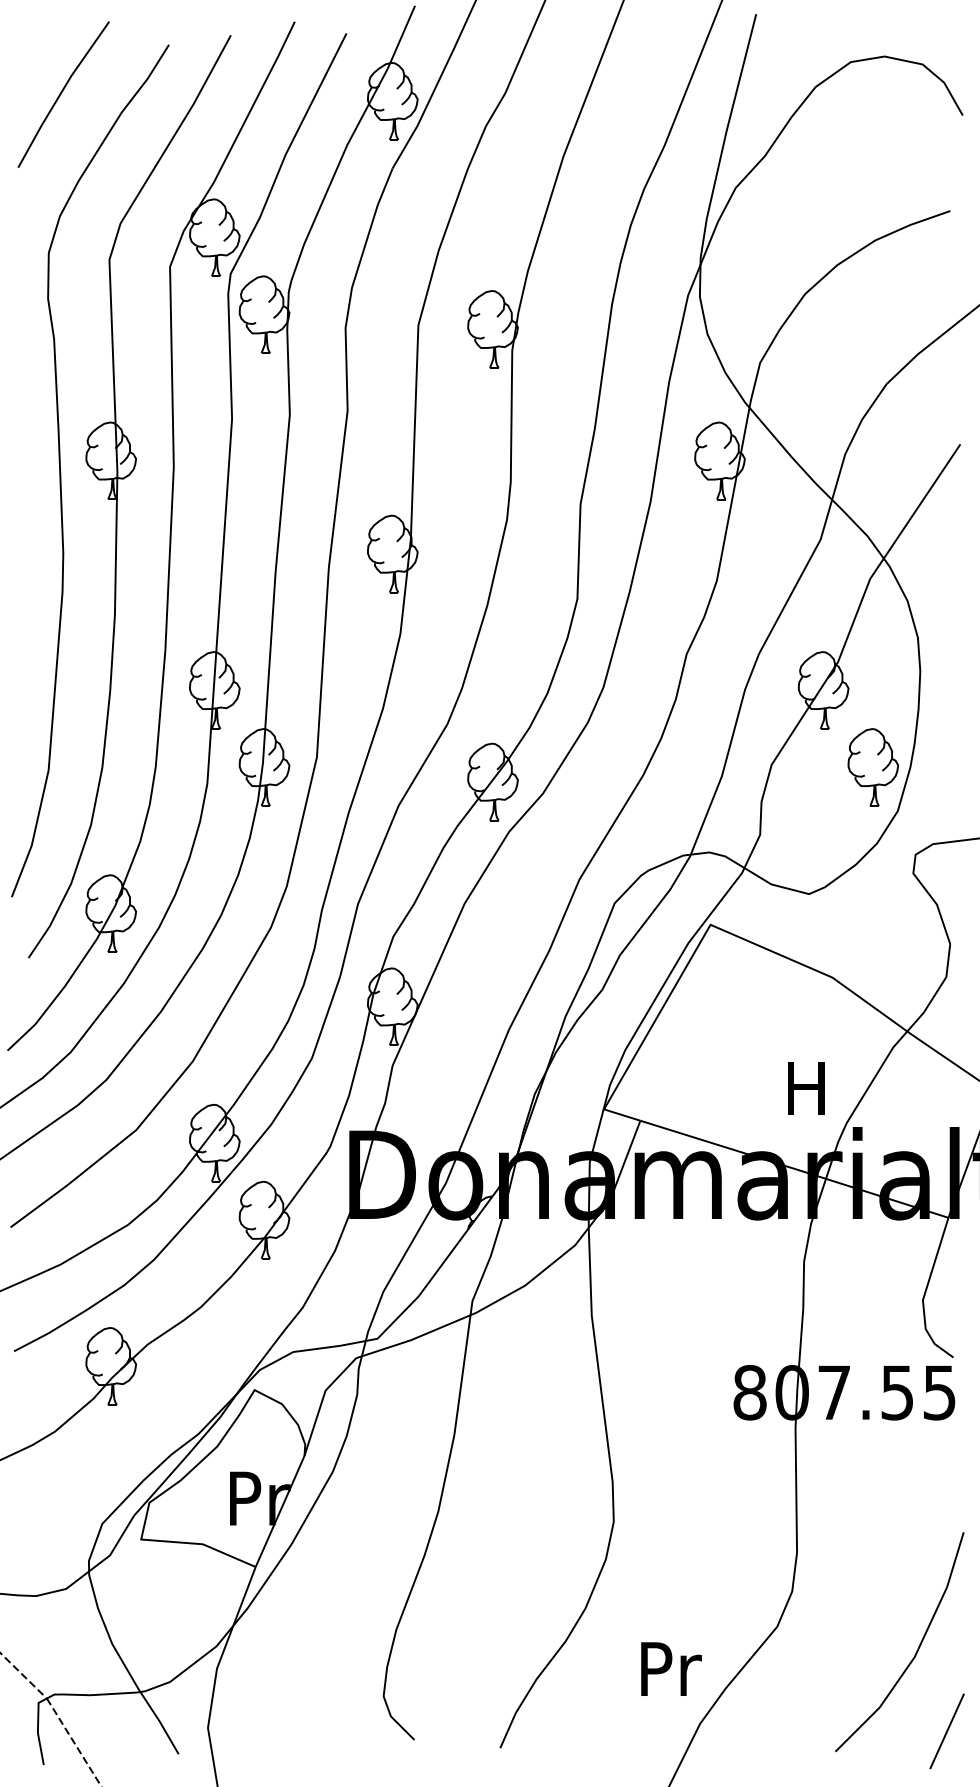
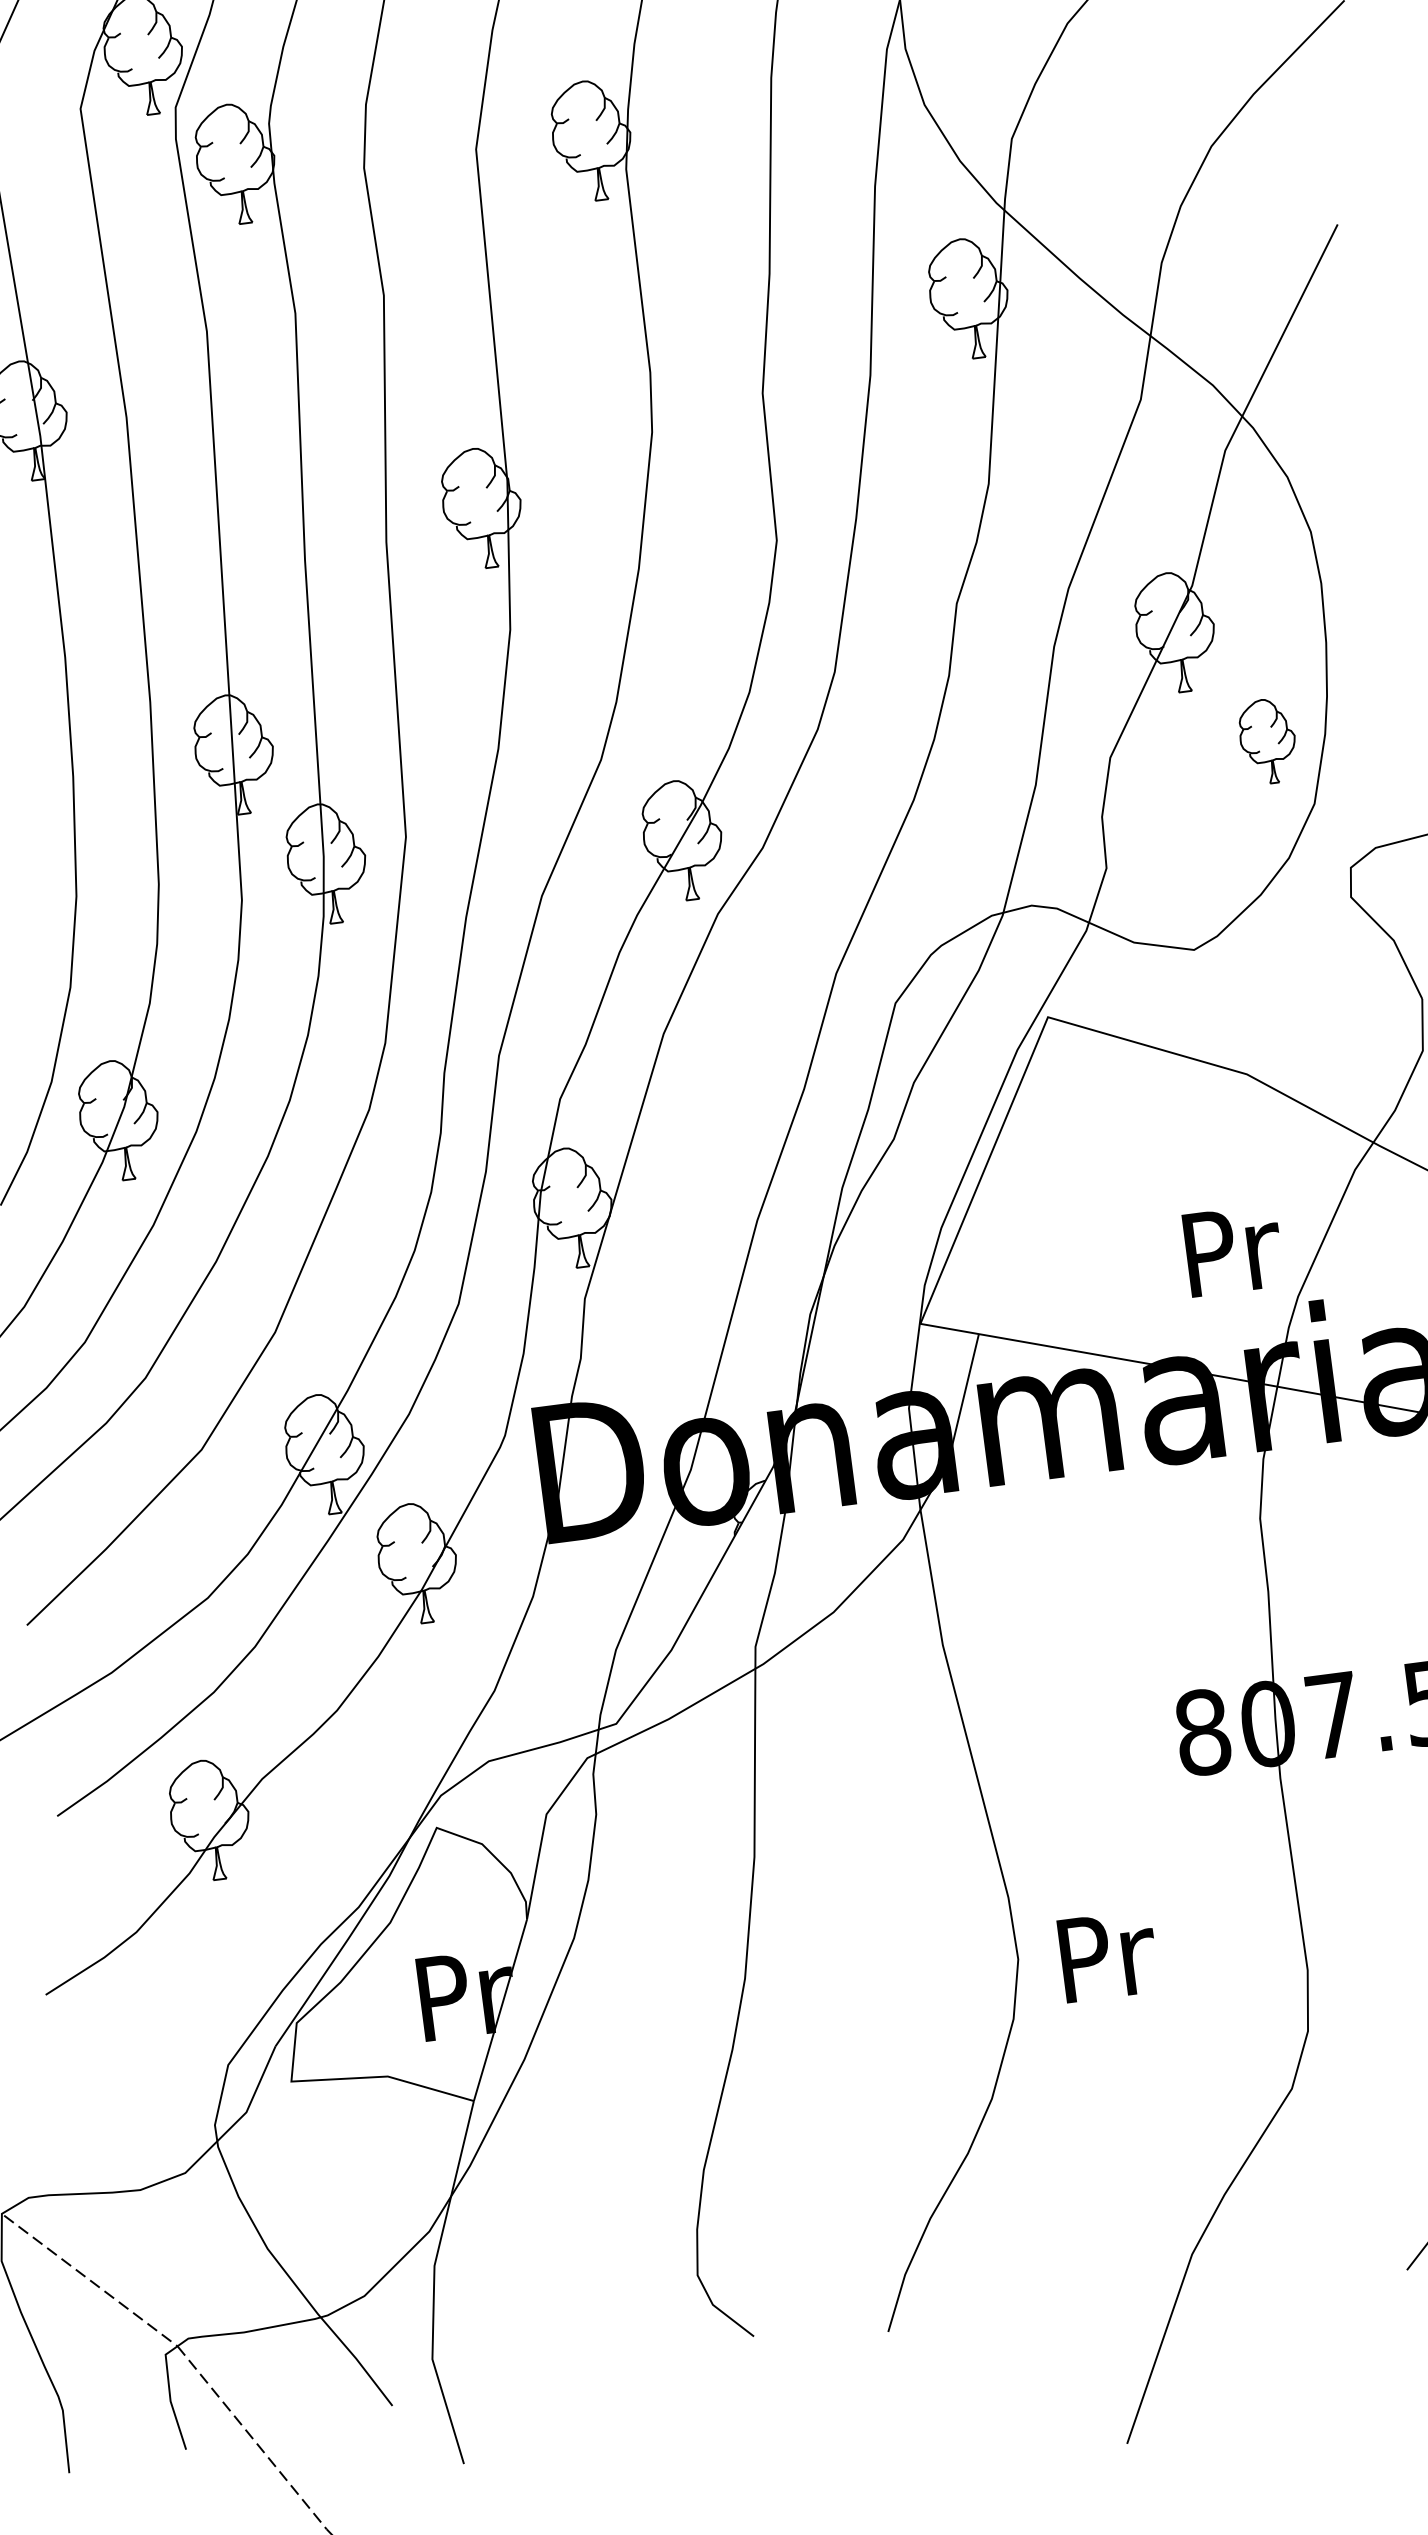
part: (873, 767) -> (1268, 741), size x0.7
text: (809, 1088) -> (1233, 1250), H -> Pr
text: (671, 1668) -> (1108, 1954), moved

